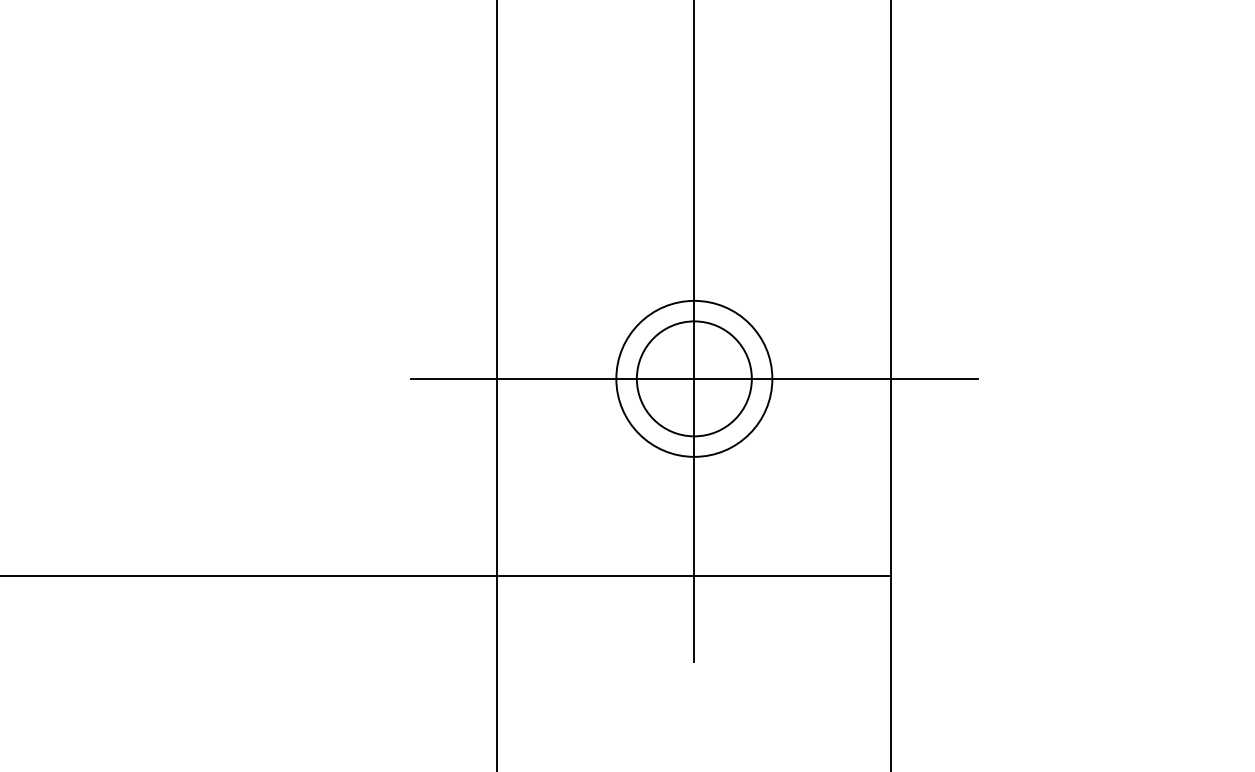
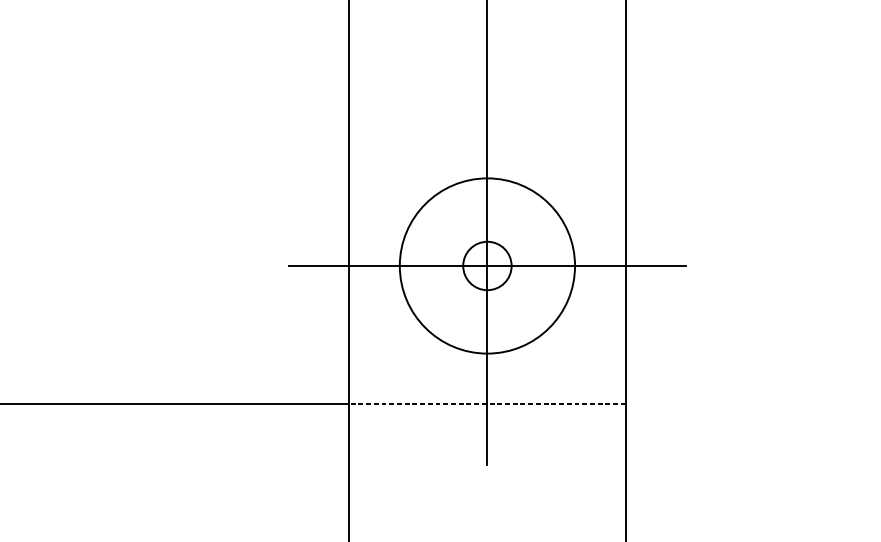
circle: (693, 378) -> (486, 265), size x0.6
circle: (694, 378) -> (487, 265), size x1.6
line: (693, 575) -> (486, 404), solid -> dashed

